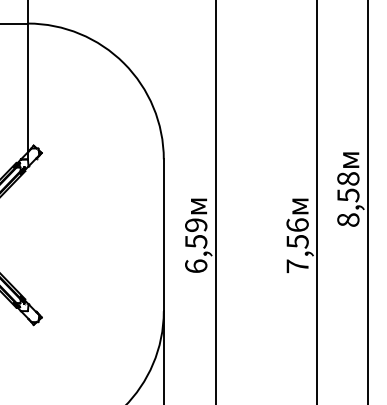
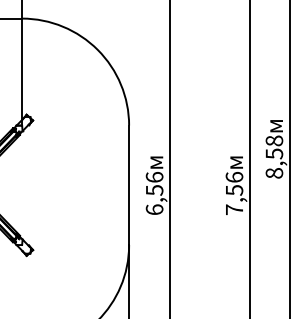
text: (196, 224) -> (154, 176), 6,59 -> 6,56

